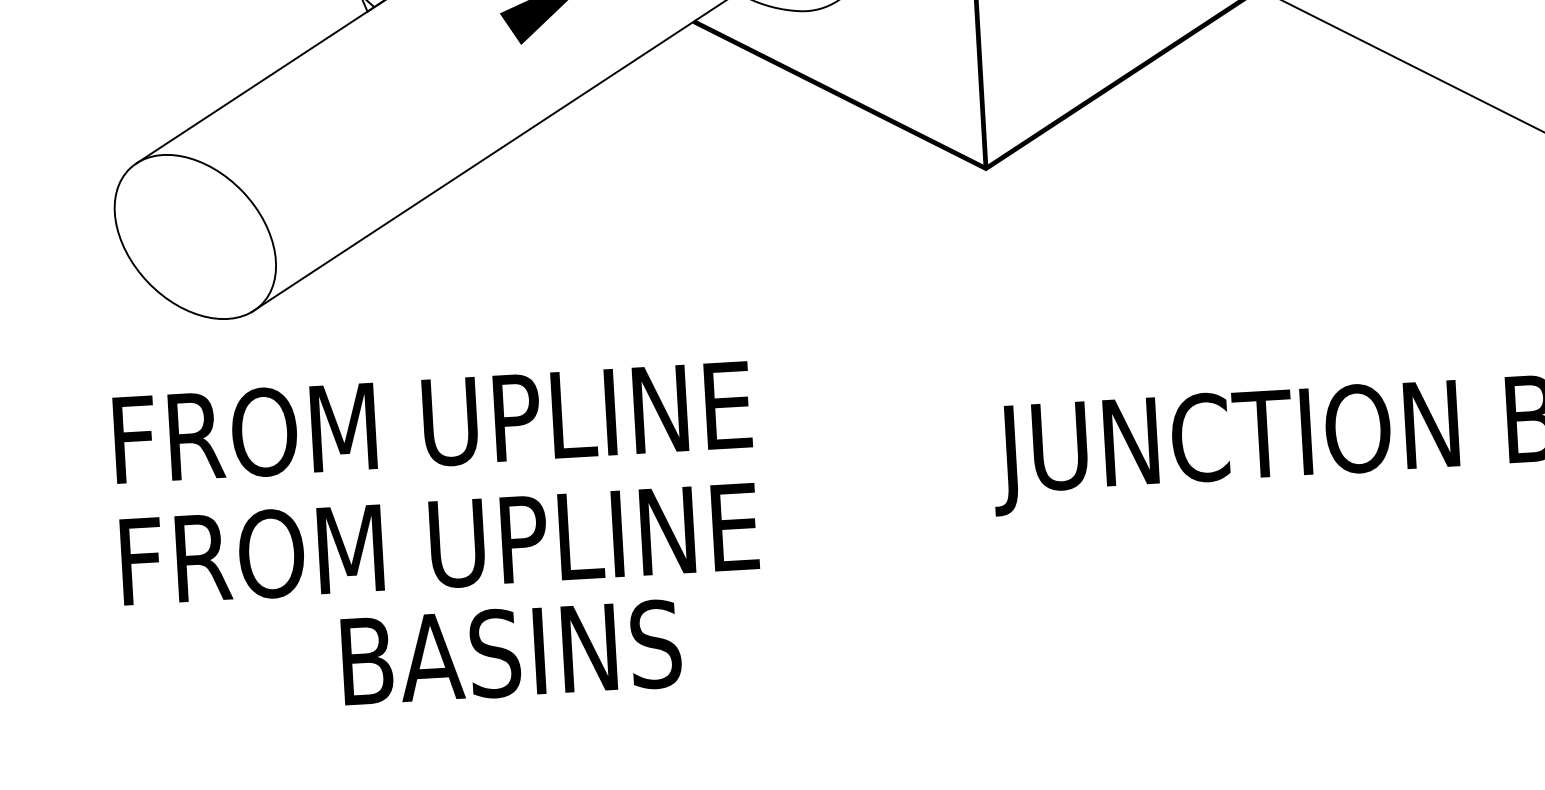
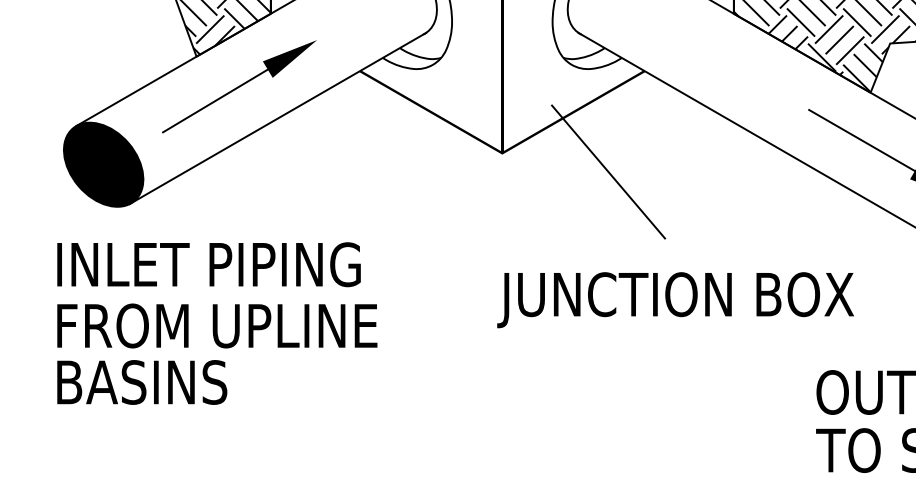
line: (410, 96) -> (215, 100), added
line: (1198, 192) -> (608, 171), added
fill: (195, 236) -> (103, 164), added
text: (436, 421) -> (219, 264), FROM UPLINE -> INLET PIPING
text: (511, 652) -> (142, 382), moved

